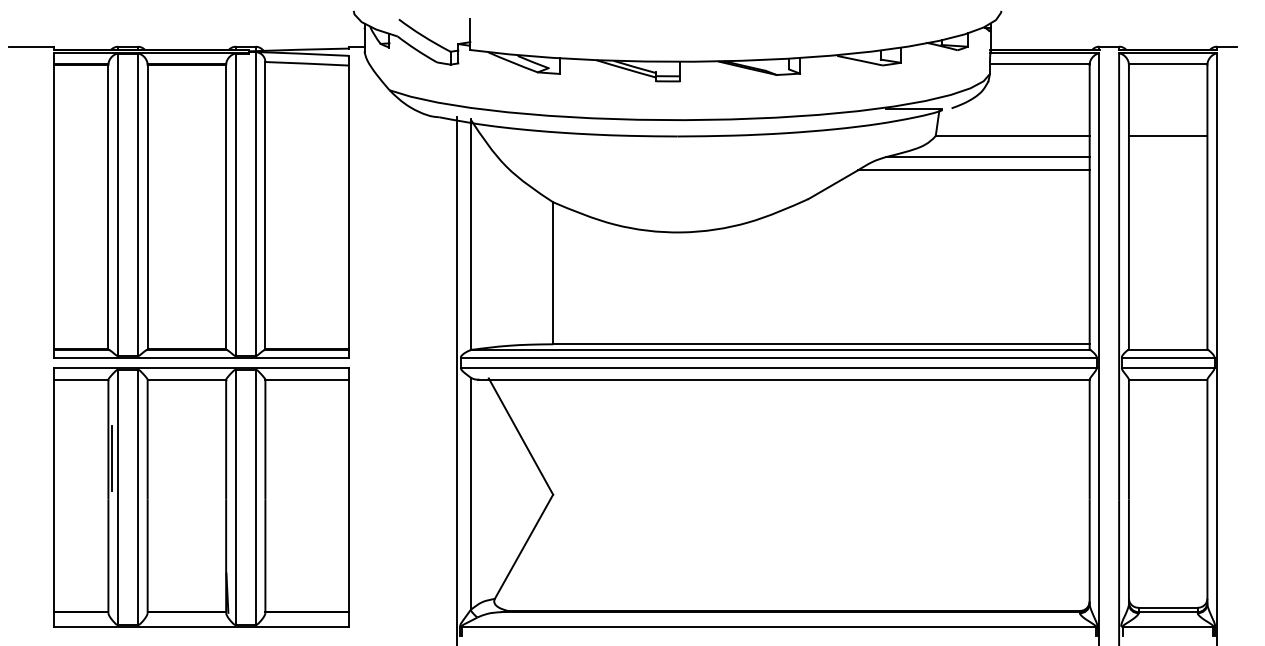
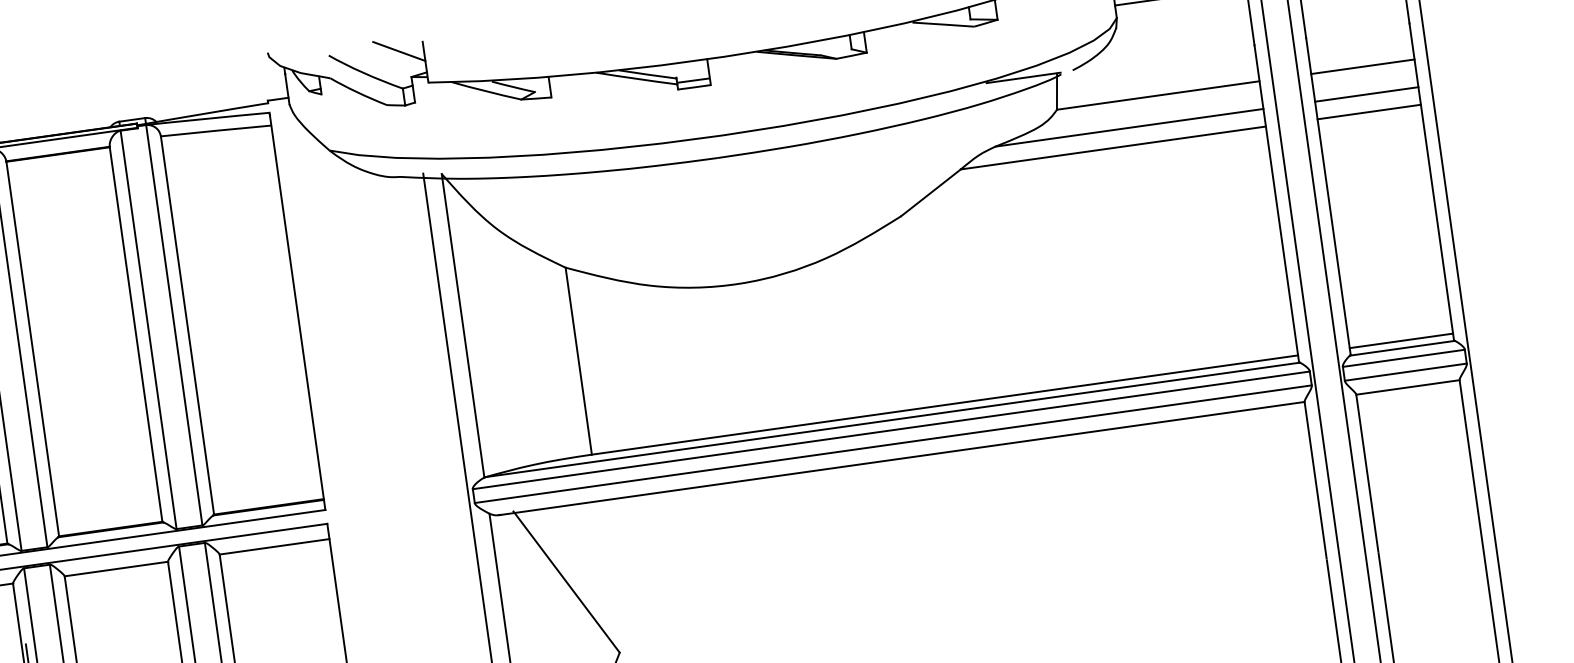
line: (451, 23) -> (398, 51), added
line: (1167, 157) -> (1365, 95), added
line: (1167, 170) -> (1368, 112), added
line: (1167, 344) -> (1400, 341), added

